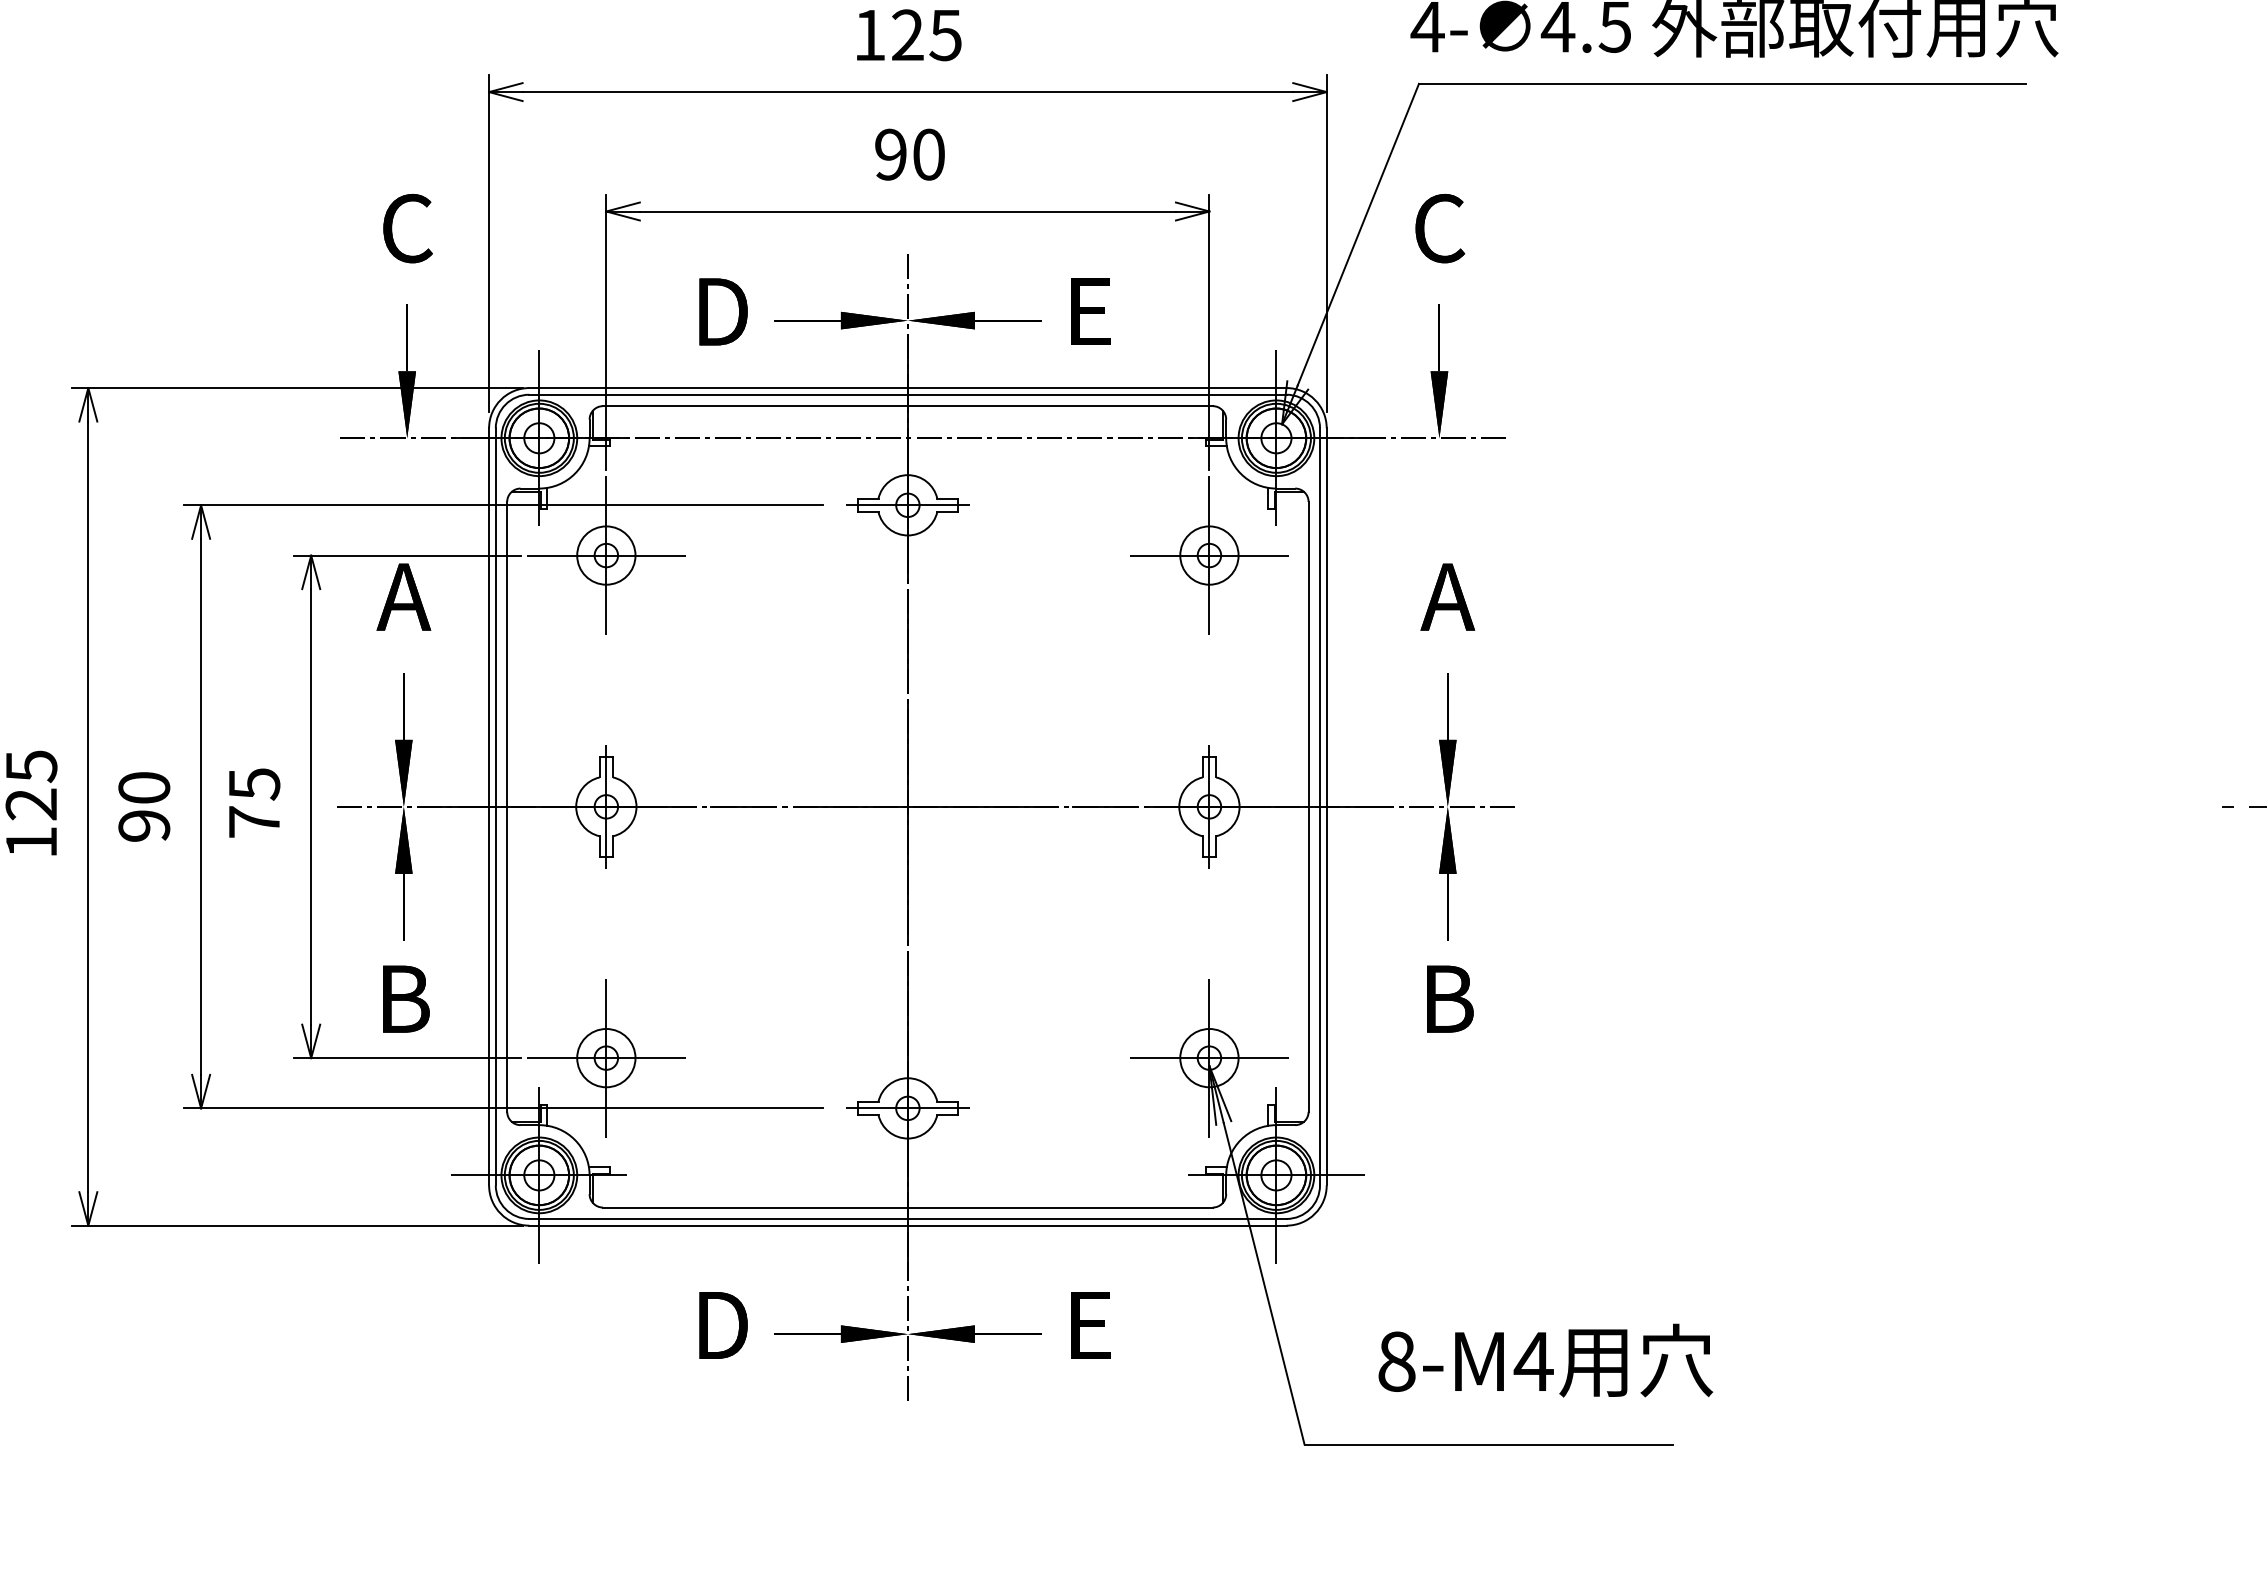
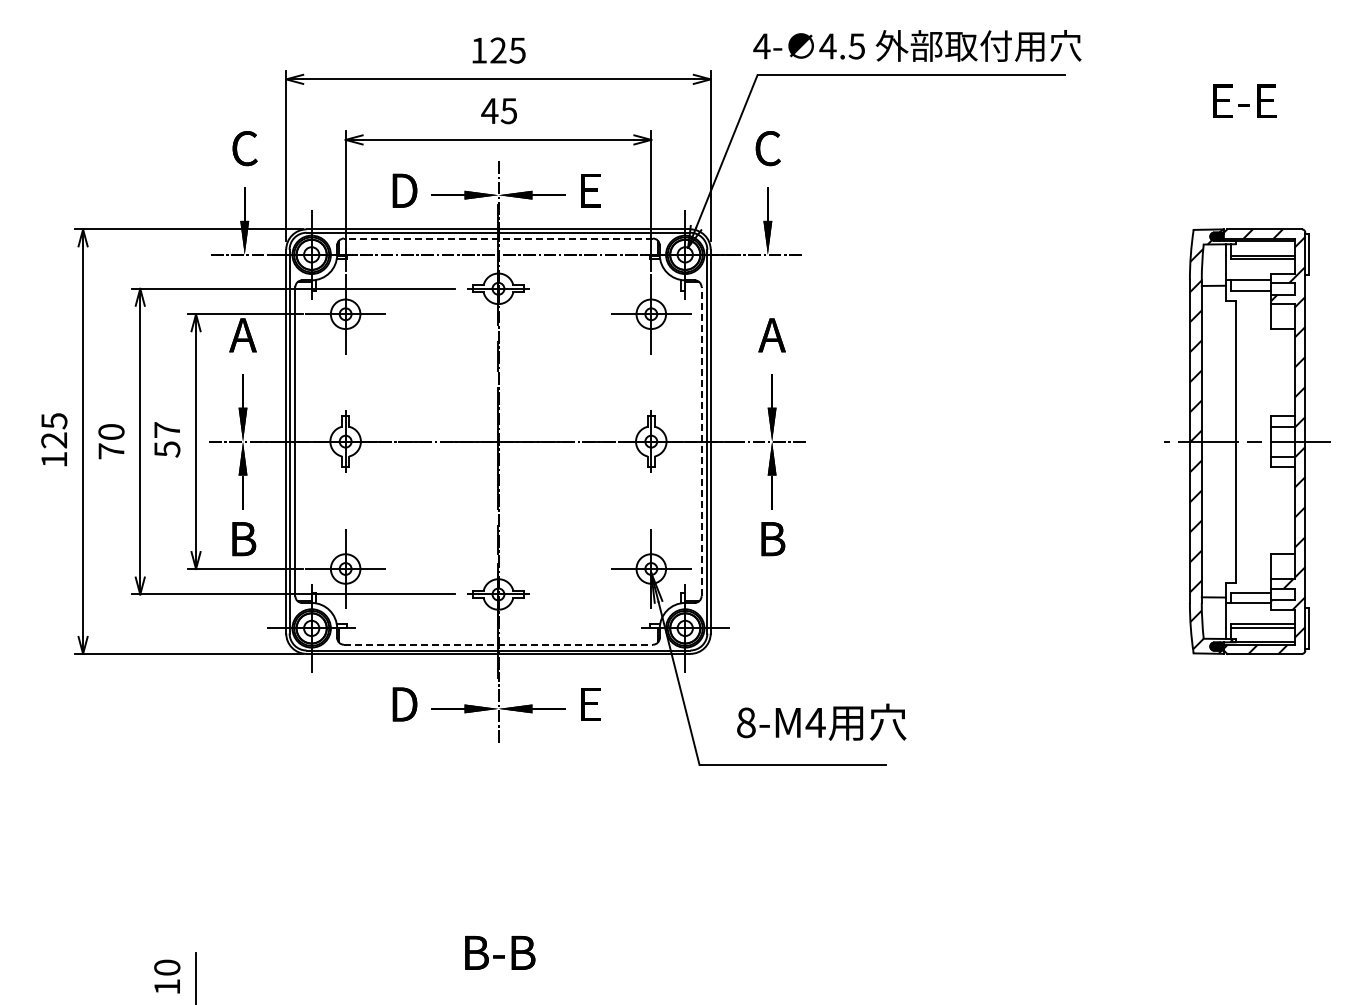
text: (909, 155) -> (499, 111), 90 -> 45
line: (907, 406) -> (498, 238), solid -> dashed
text: (254, 802) -> (167, 439), 75 -> 57
line: (1308, 806) -> (701, 441), solid -> dashed
text: (144, 826) -> (111, 451), 90 -> 70
line: (907, 1207) -> (498, 644), solid -> dashed

